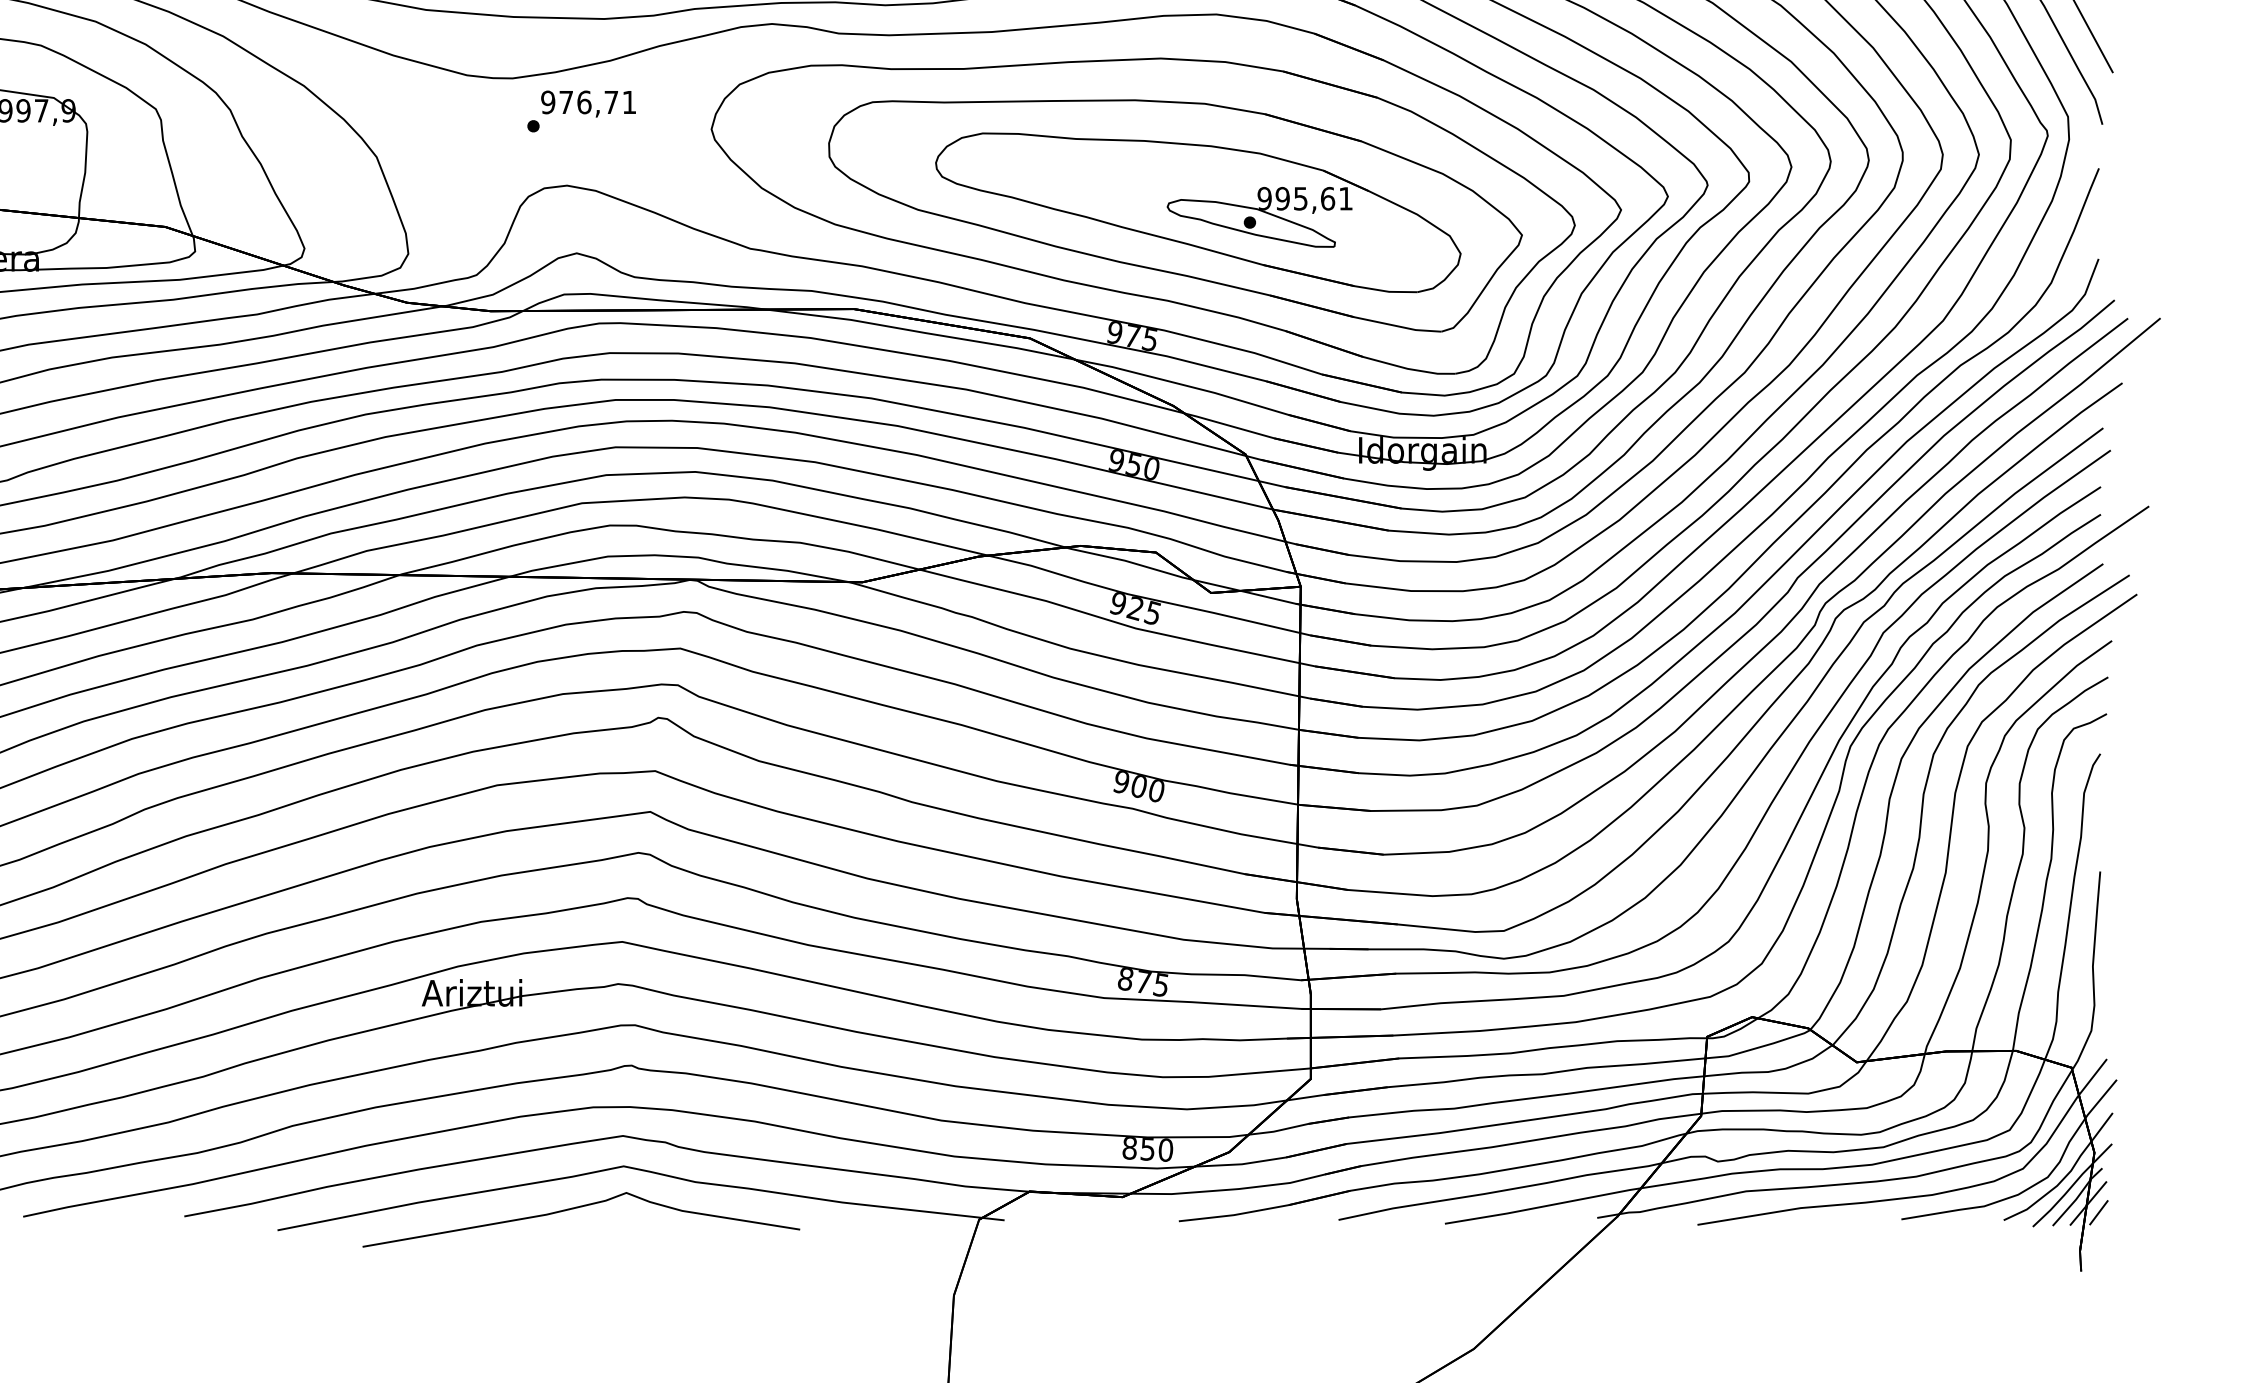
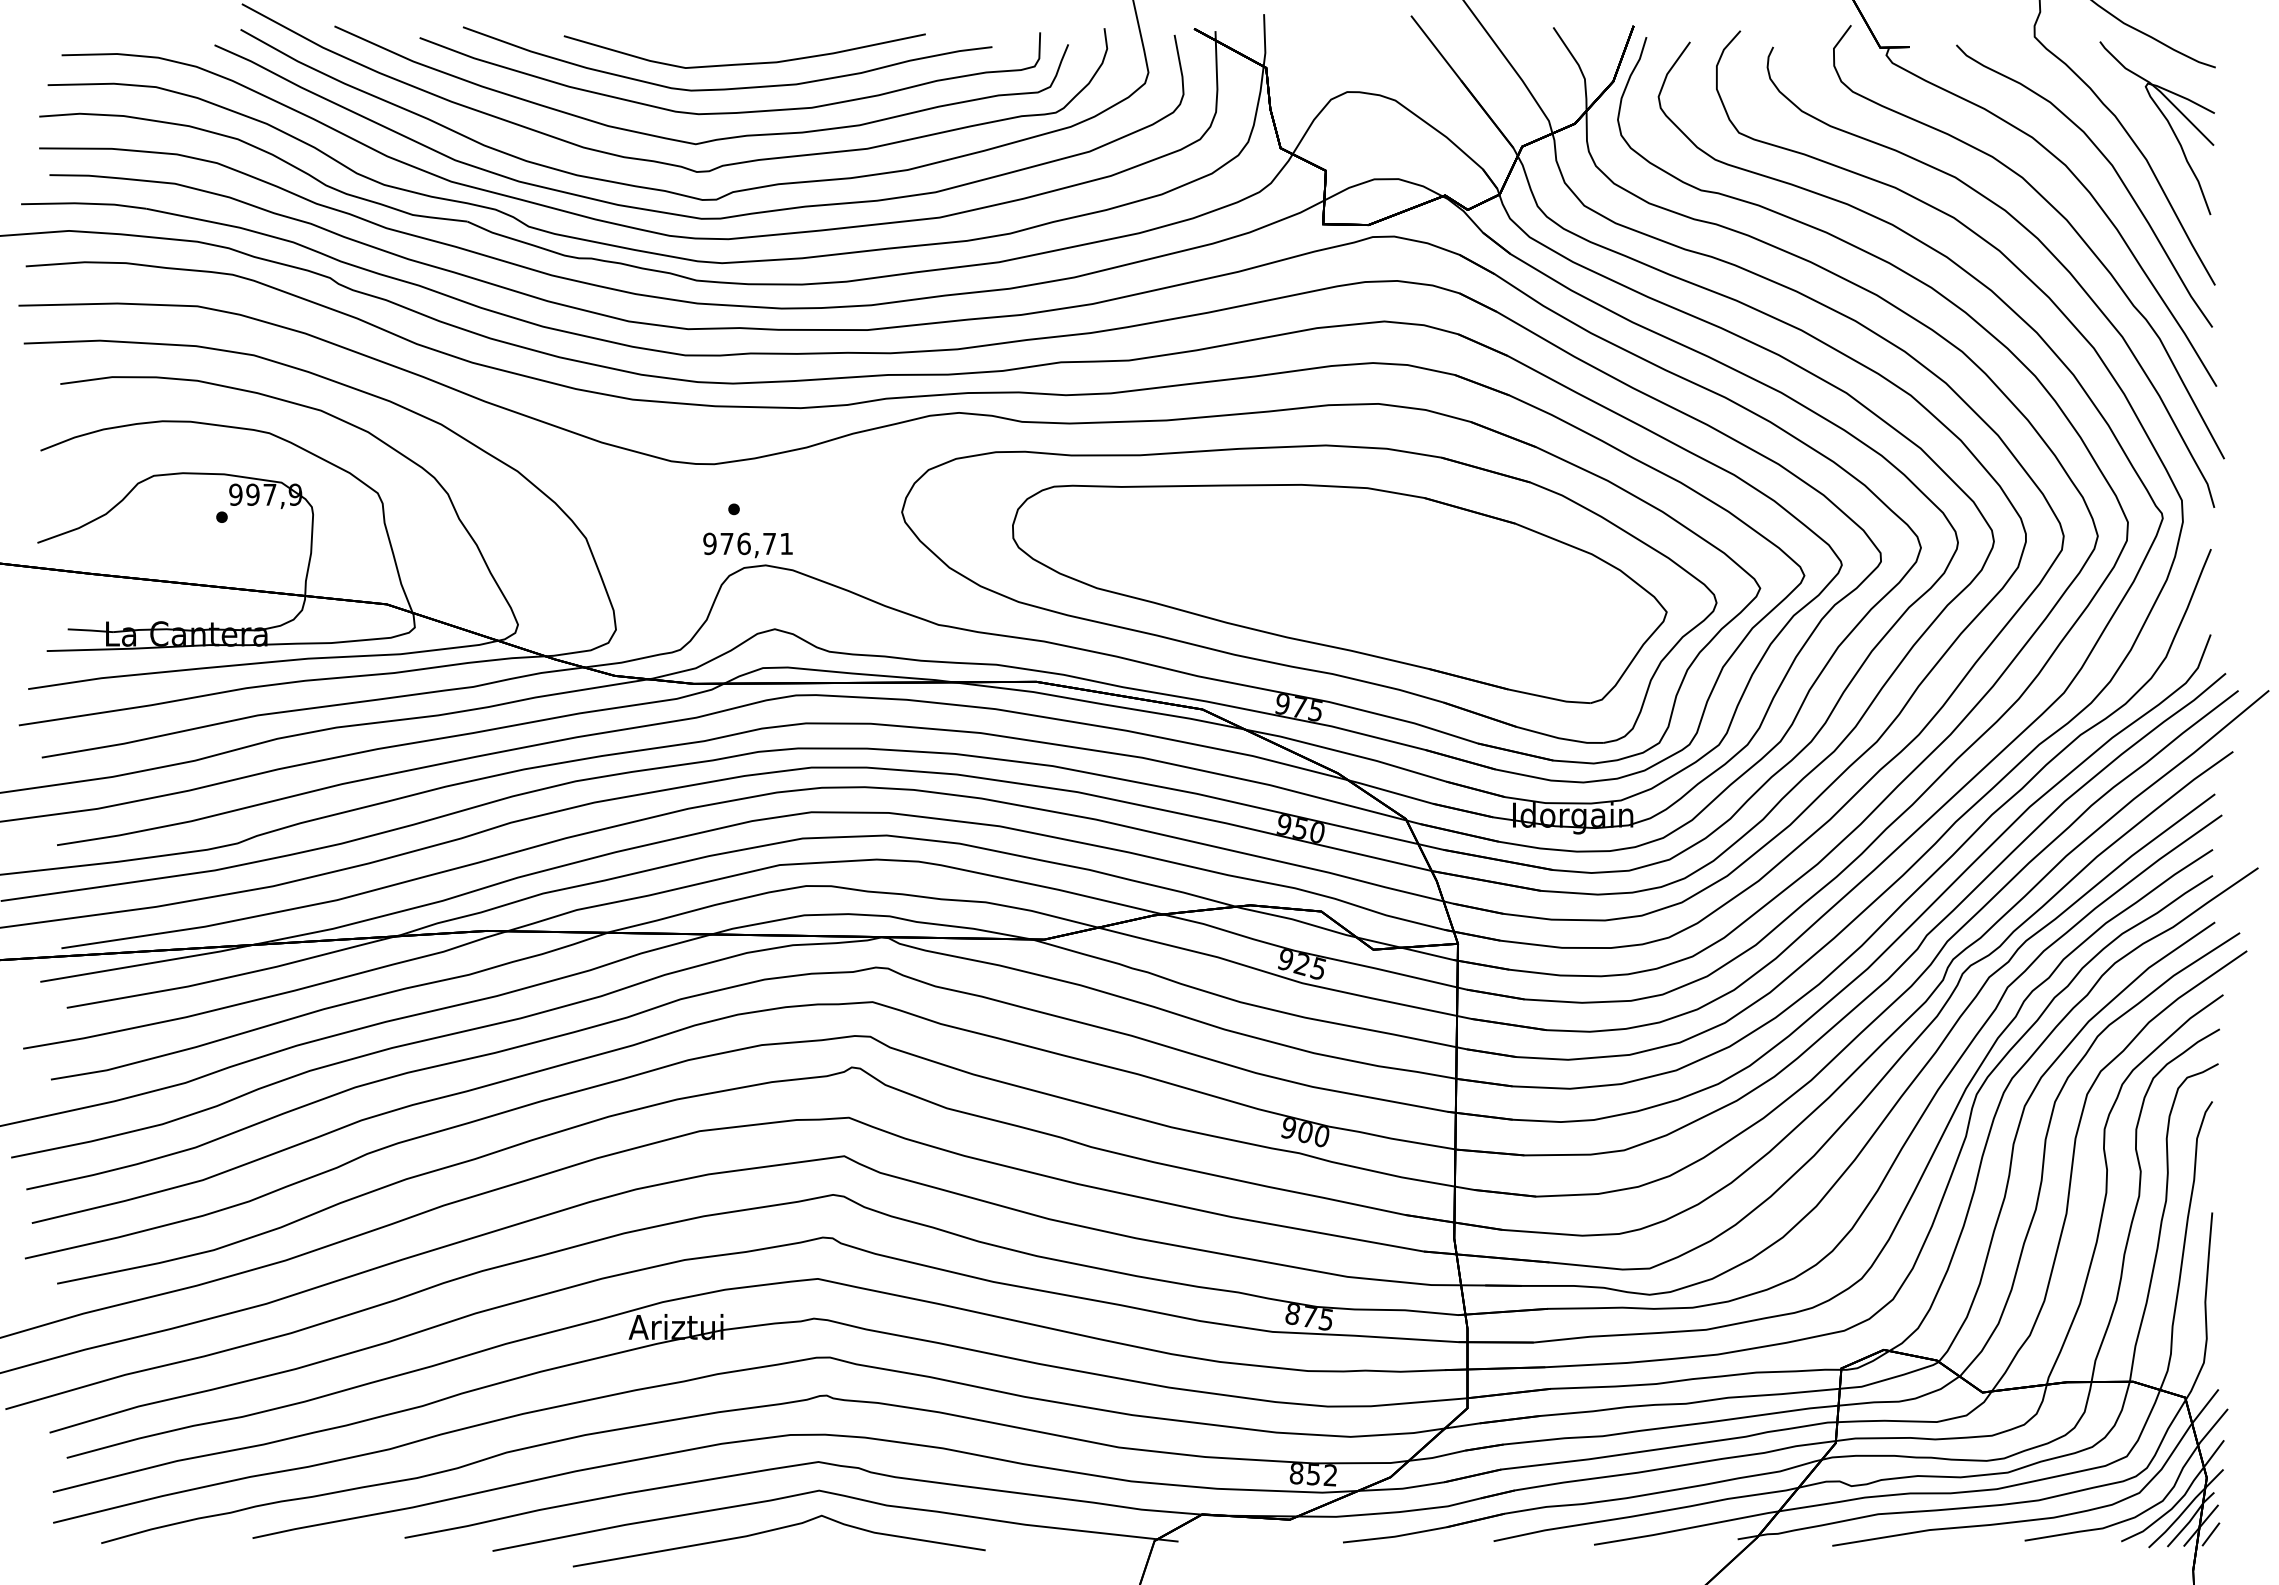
text: (588, 104) -> (747, 545), moved
part: (1198, 212) -> (1361, 590), removed
text: (1165, 1150) -> (1330, 1475), 850 -> 852

